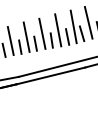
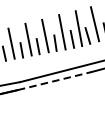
line: (51, 75) -> (55, 80), solid -> dashed

